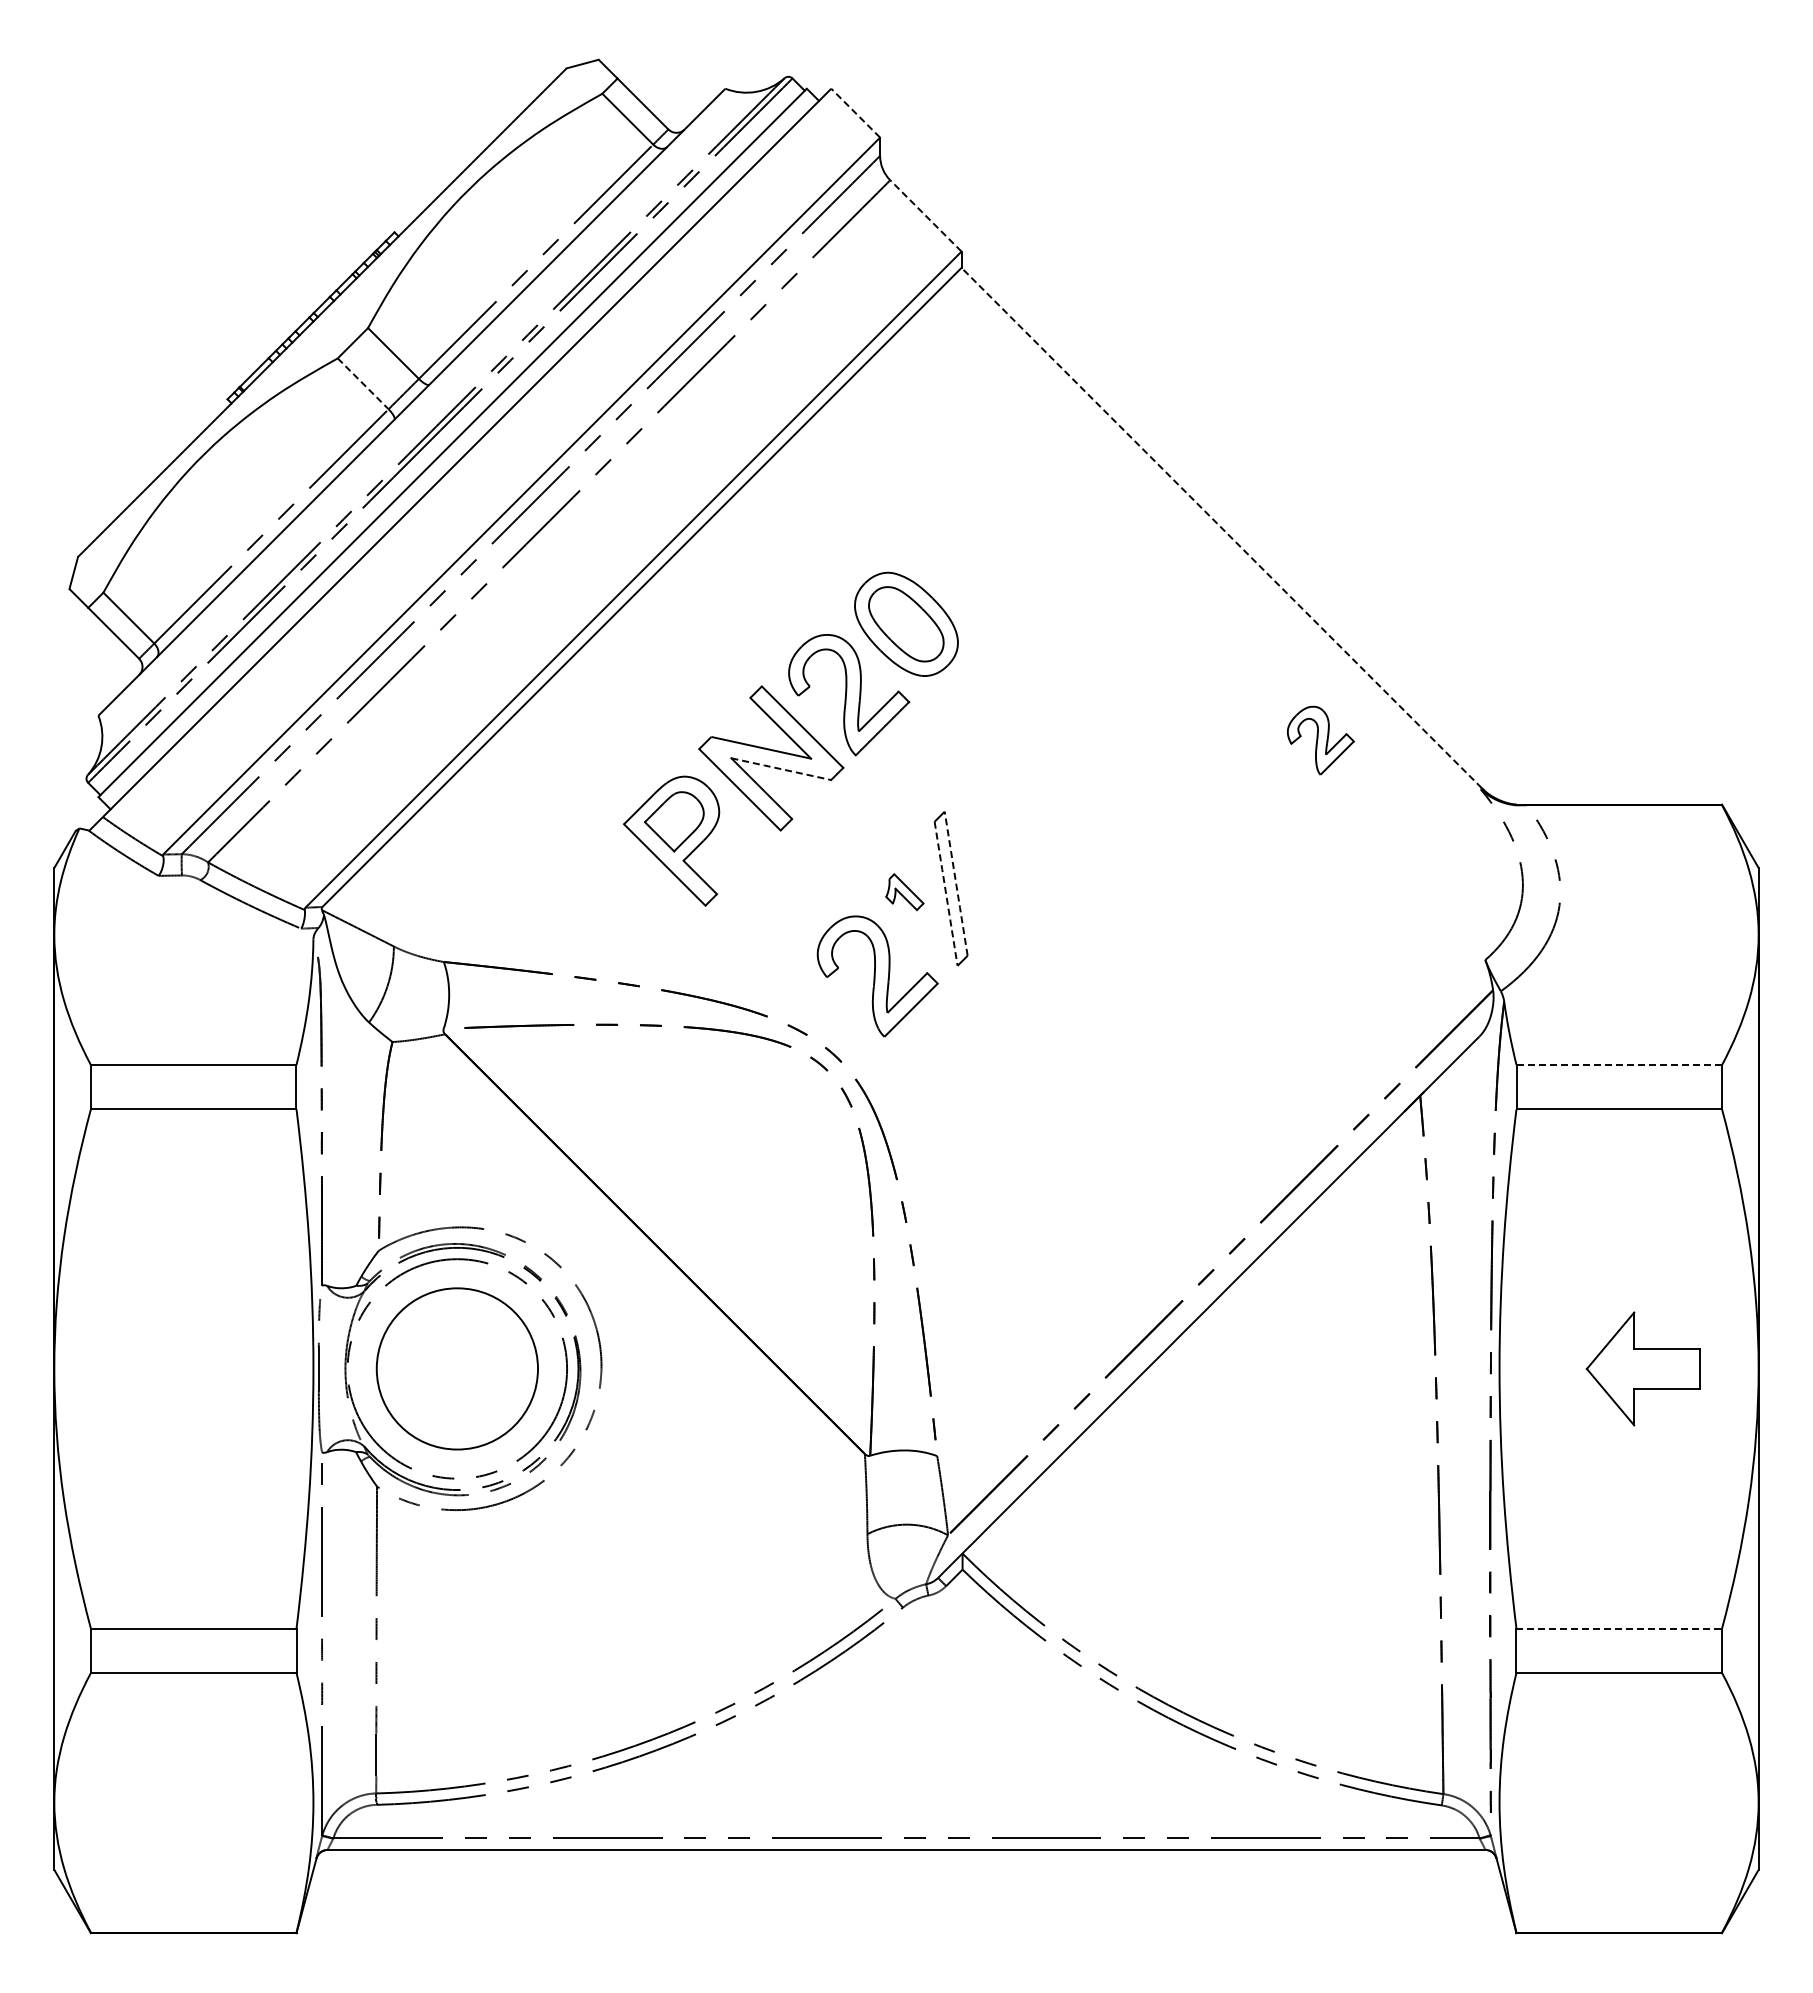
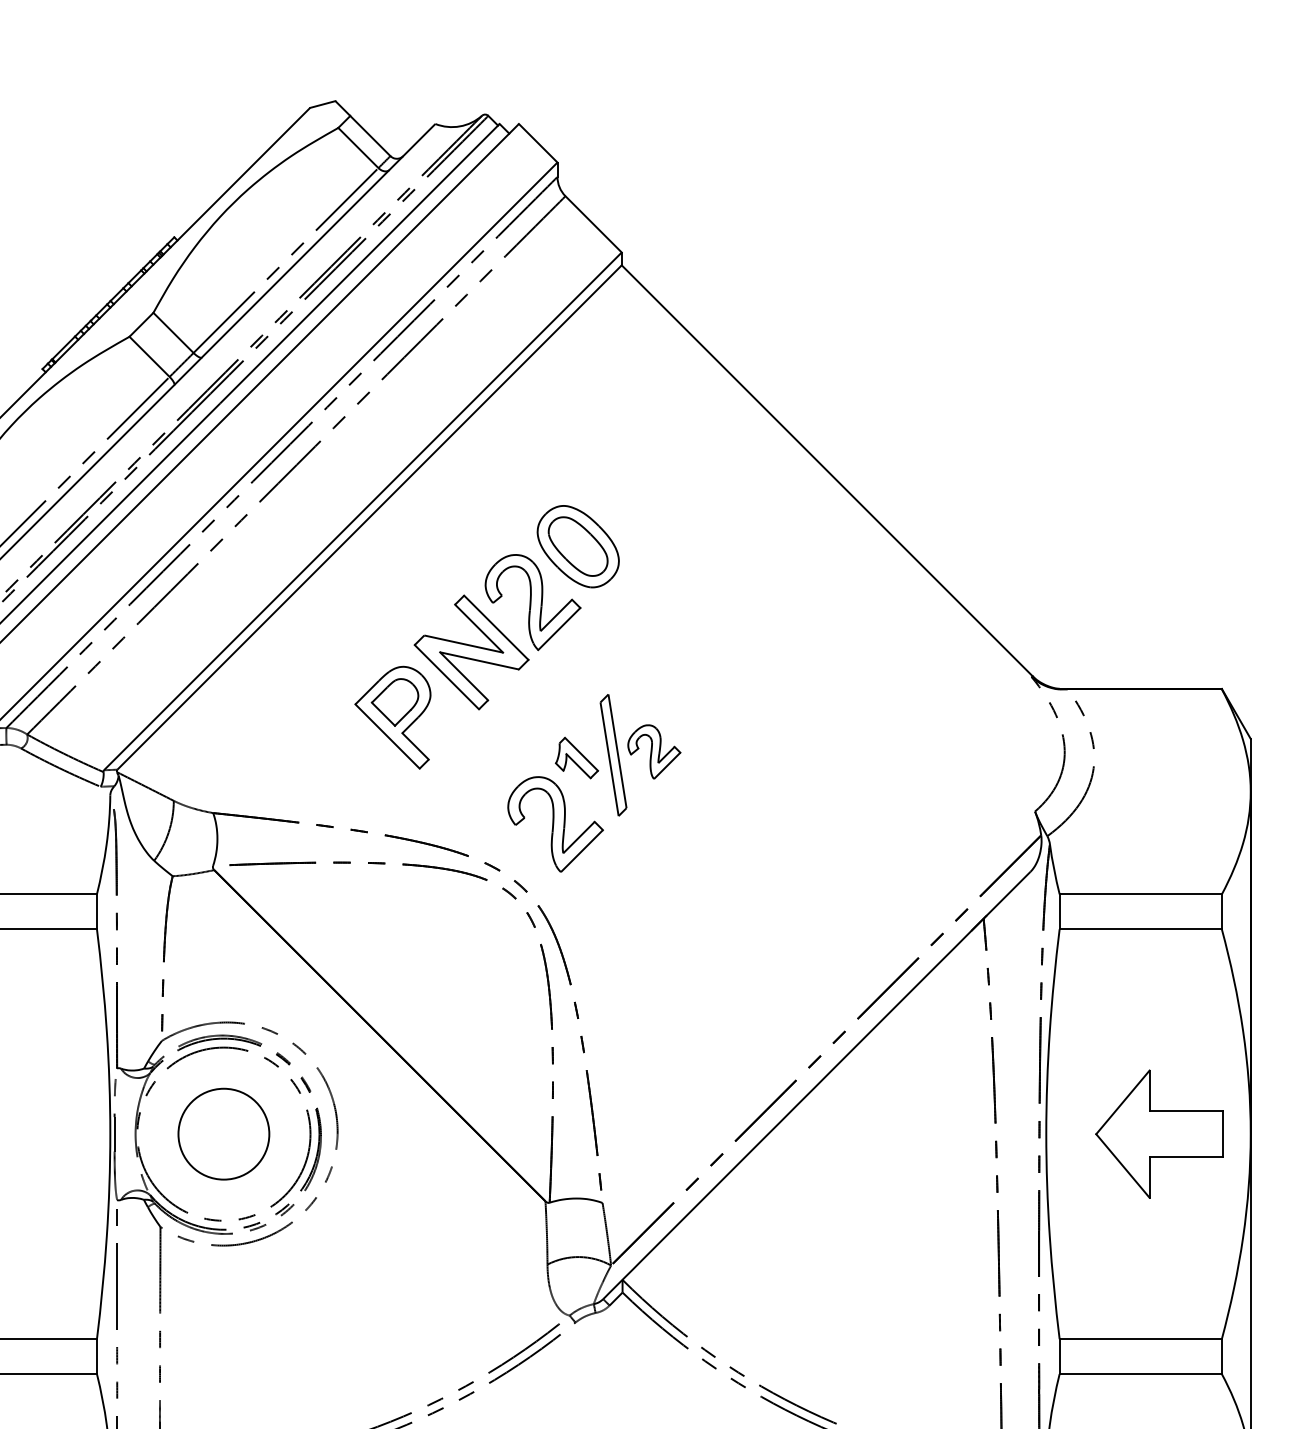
line: (855, 113) -> (538, 143), dashed -> solid
line: (925, 215) -> (593, 224), dashed -> solid
line: (363, 383) -> (149, 356), dashed -> solid
line: (1221, 528) -> (826, 471), dashed -> solid
part: (1320, 740) -> (654, 751), moved
line: (781, 769) -> (479, 661), dashed -> solid
line: (956, 882) -> (617, 750), dashed -> solid
part: (904, 891) -> (576, 757), size x1.43
line: (946, 894) -> (609, 759), dashed -> solid
line: (1619, 1065) -> (1140, 894), dashed -> solid
circle: (456, 1368) -> (223, 1133), size x0.71
part: (1642, 1368) -> (1159, 1133), size x1.43
line: (1619, 1628) -> (1140, 1339), dashed -> solid

